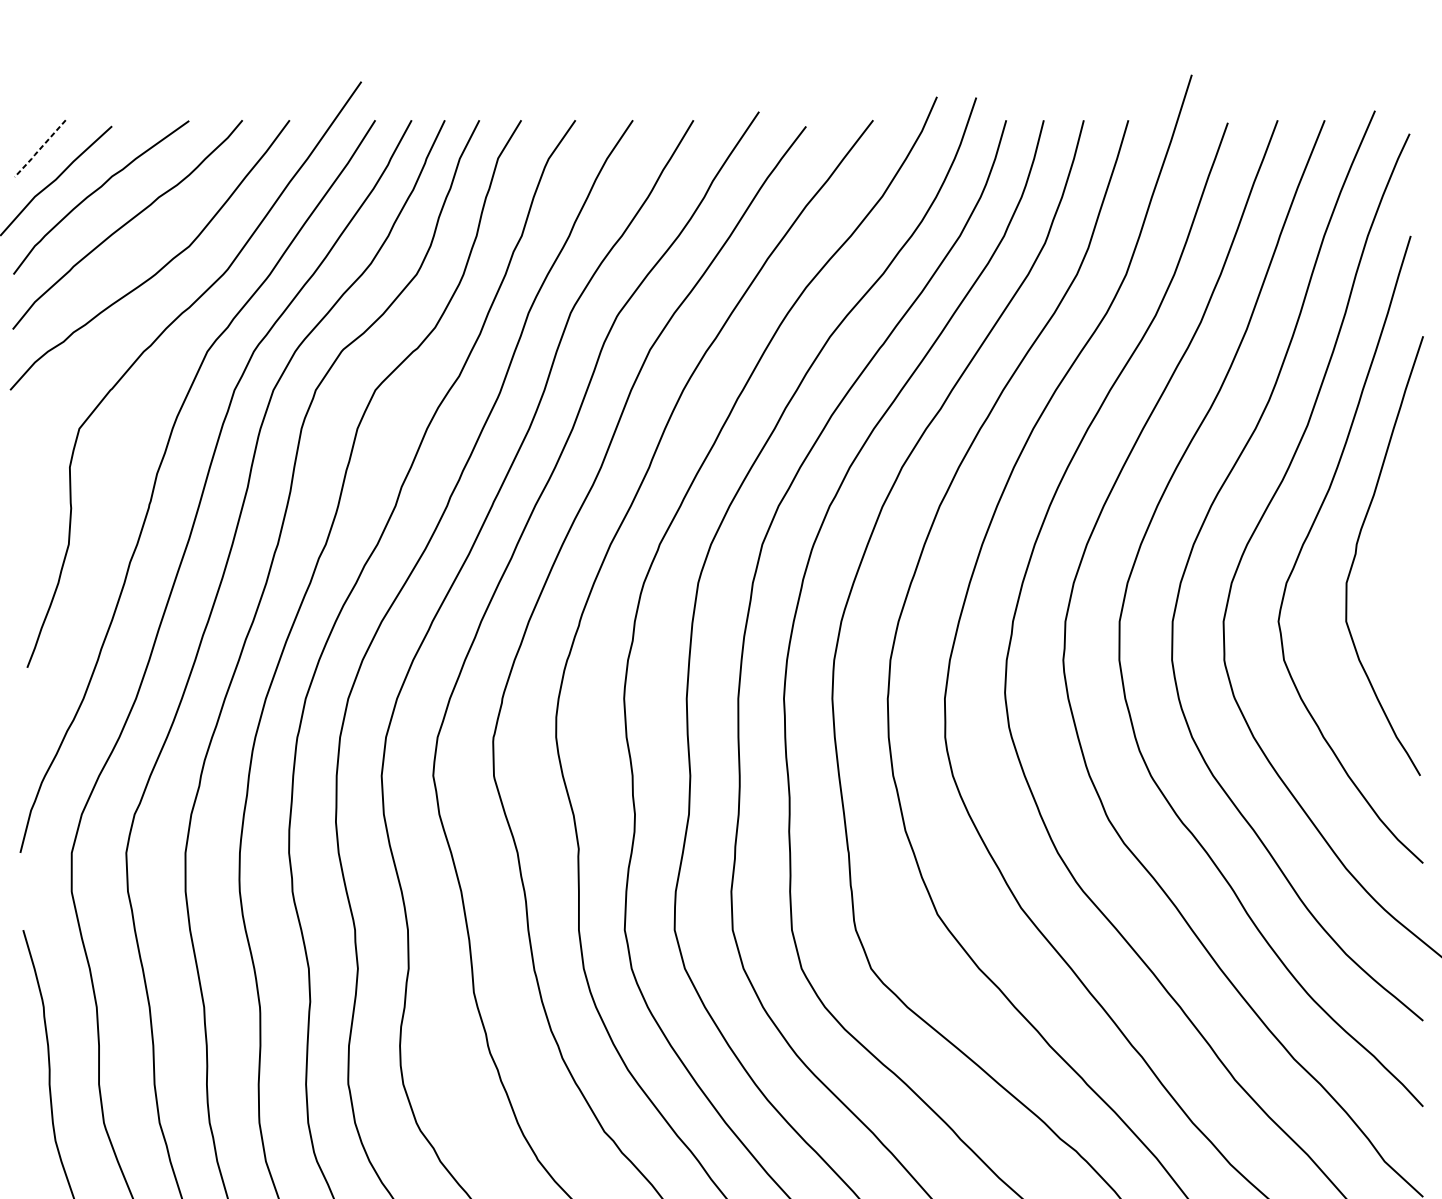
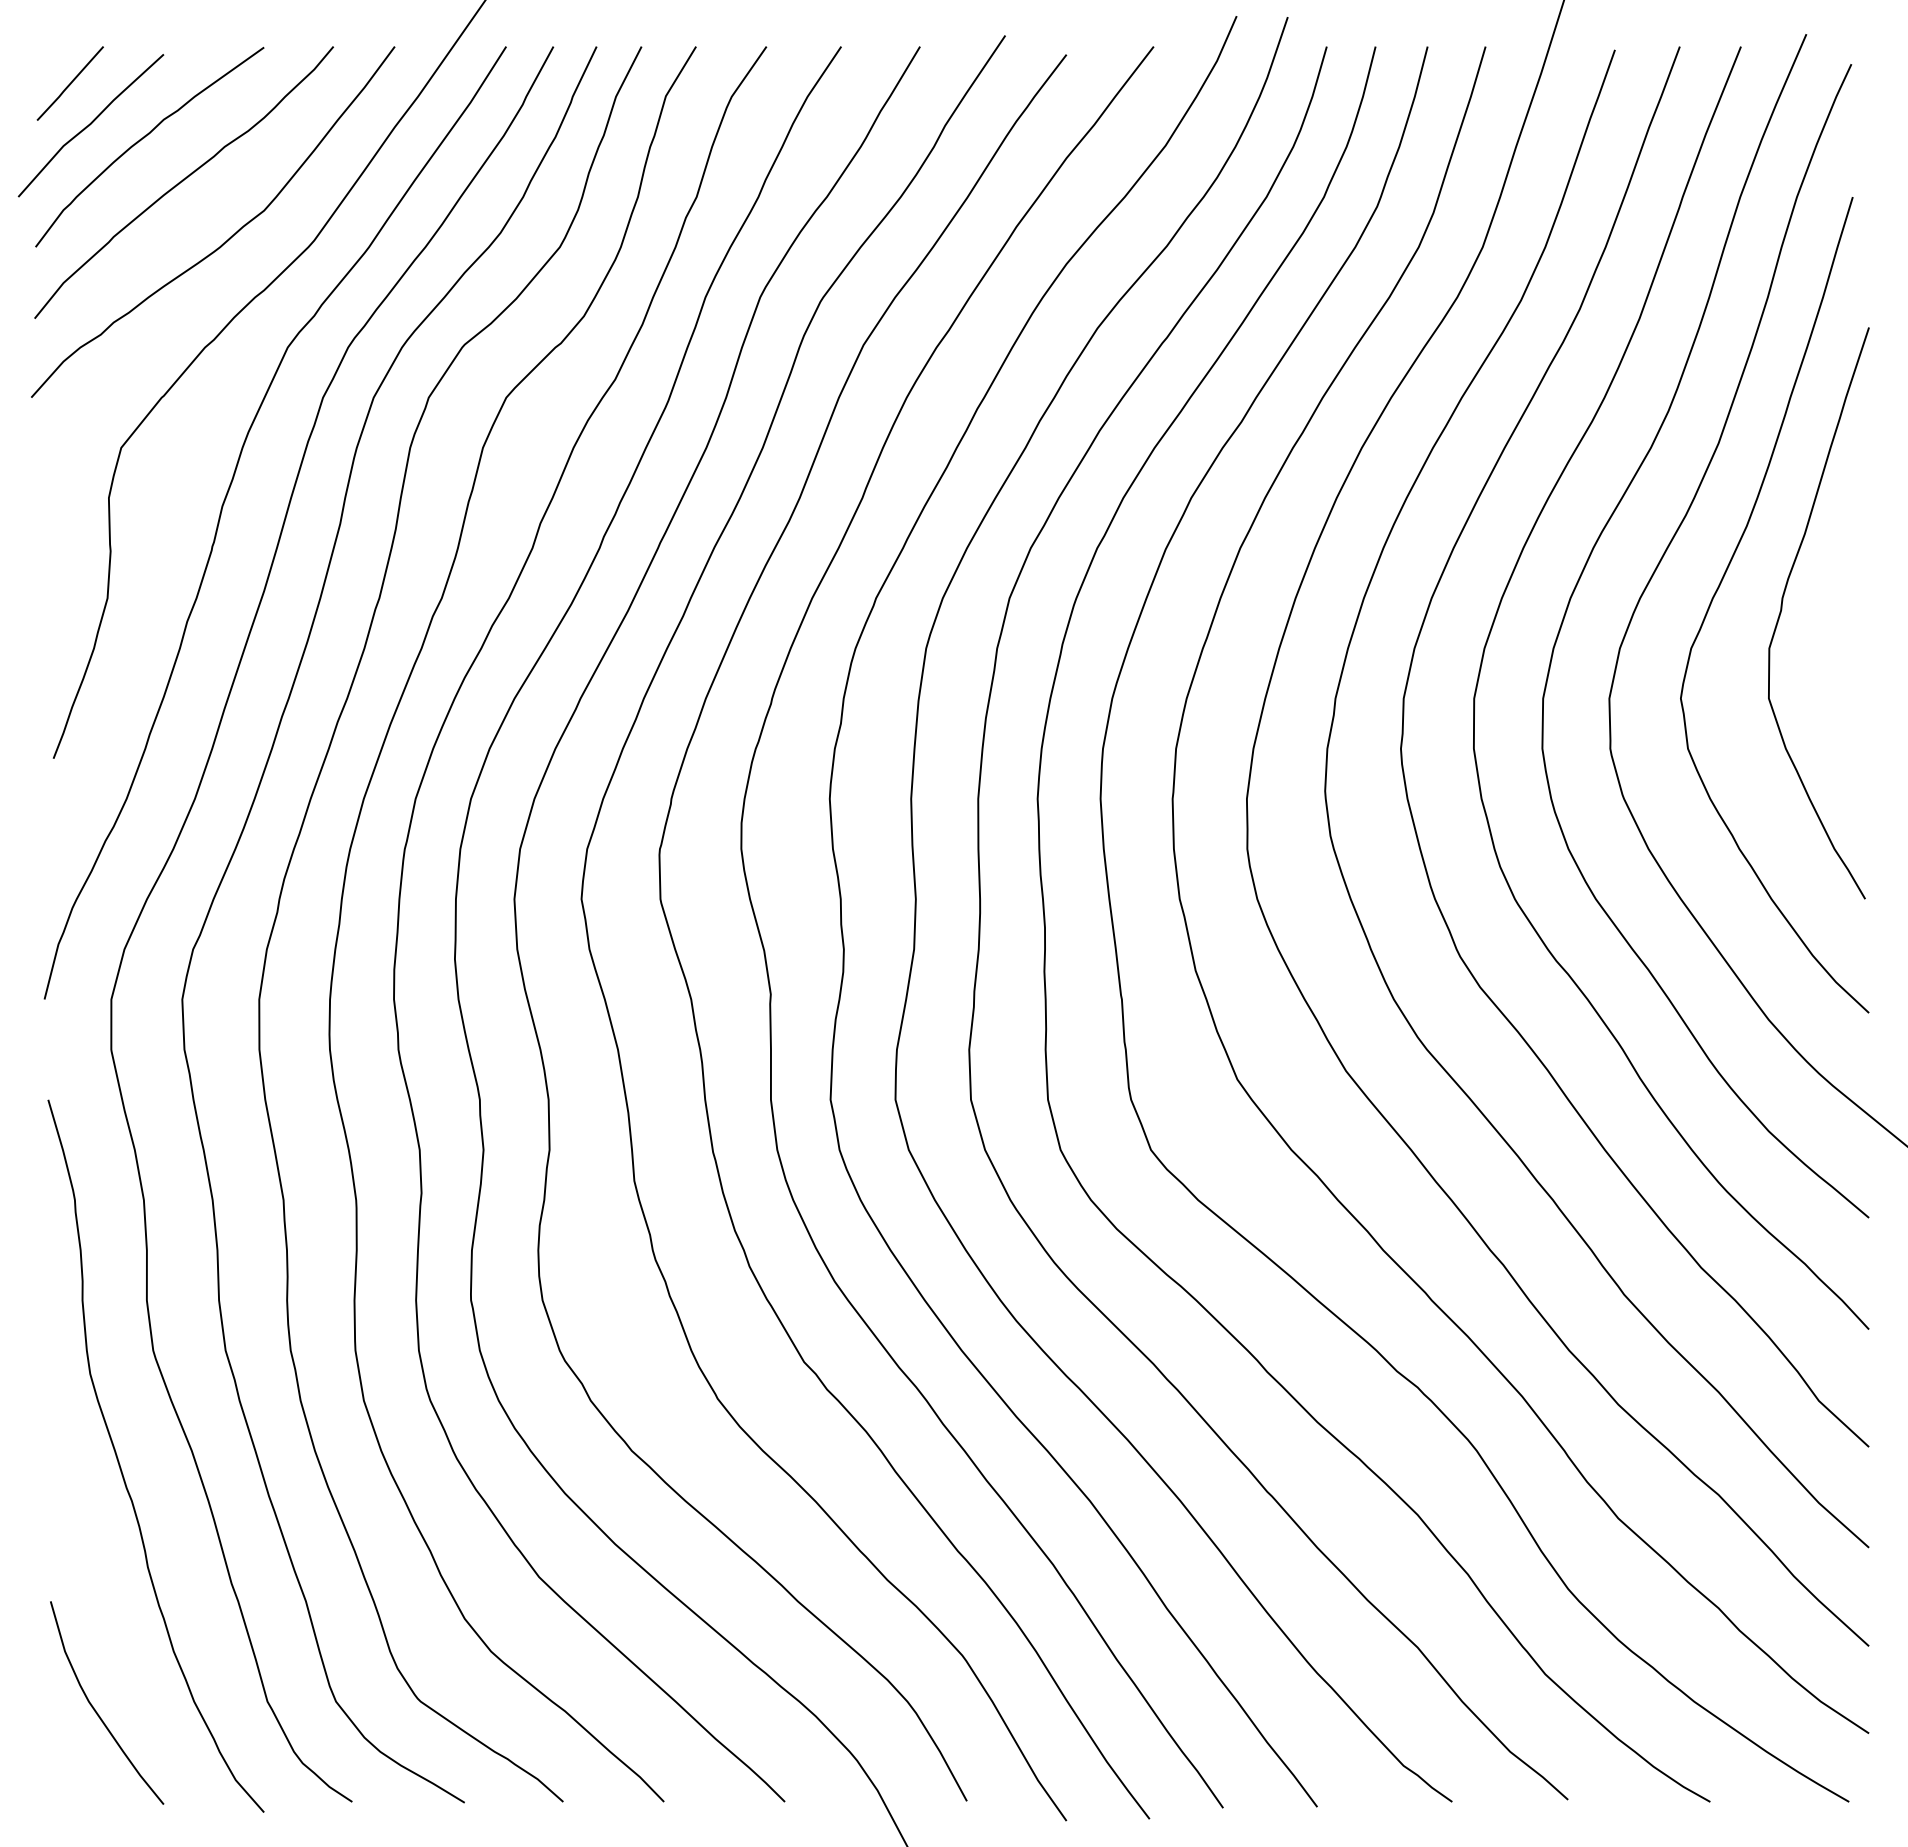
line: (39, 149) -> (69, 84), dashed -> solid

